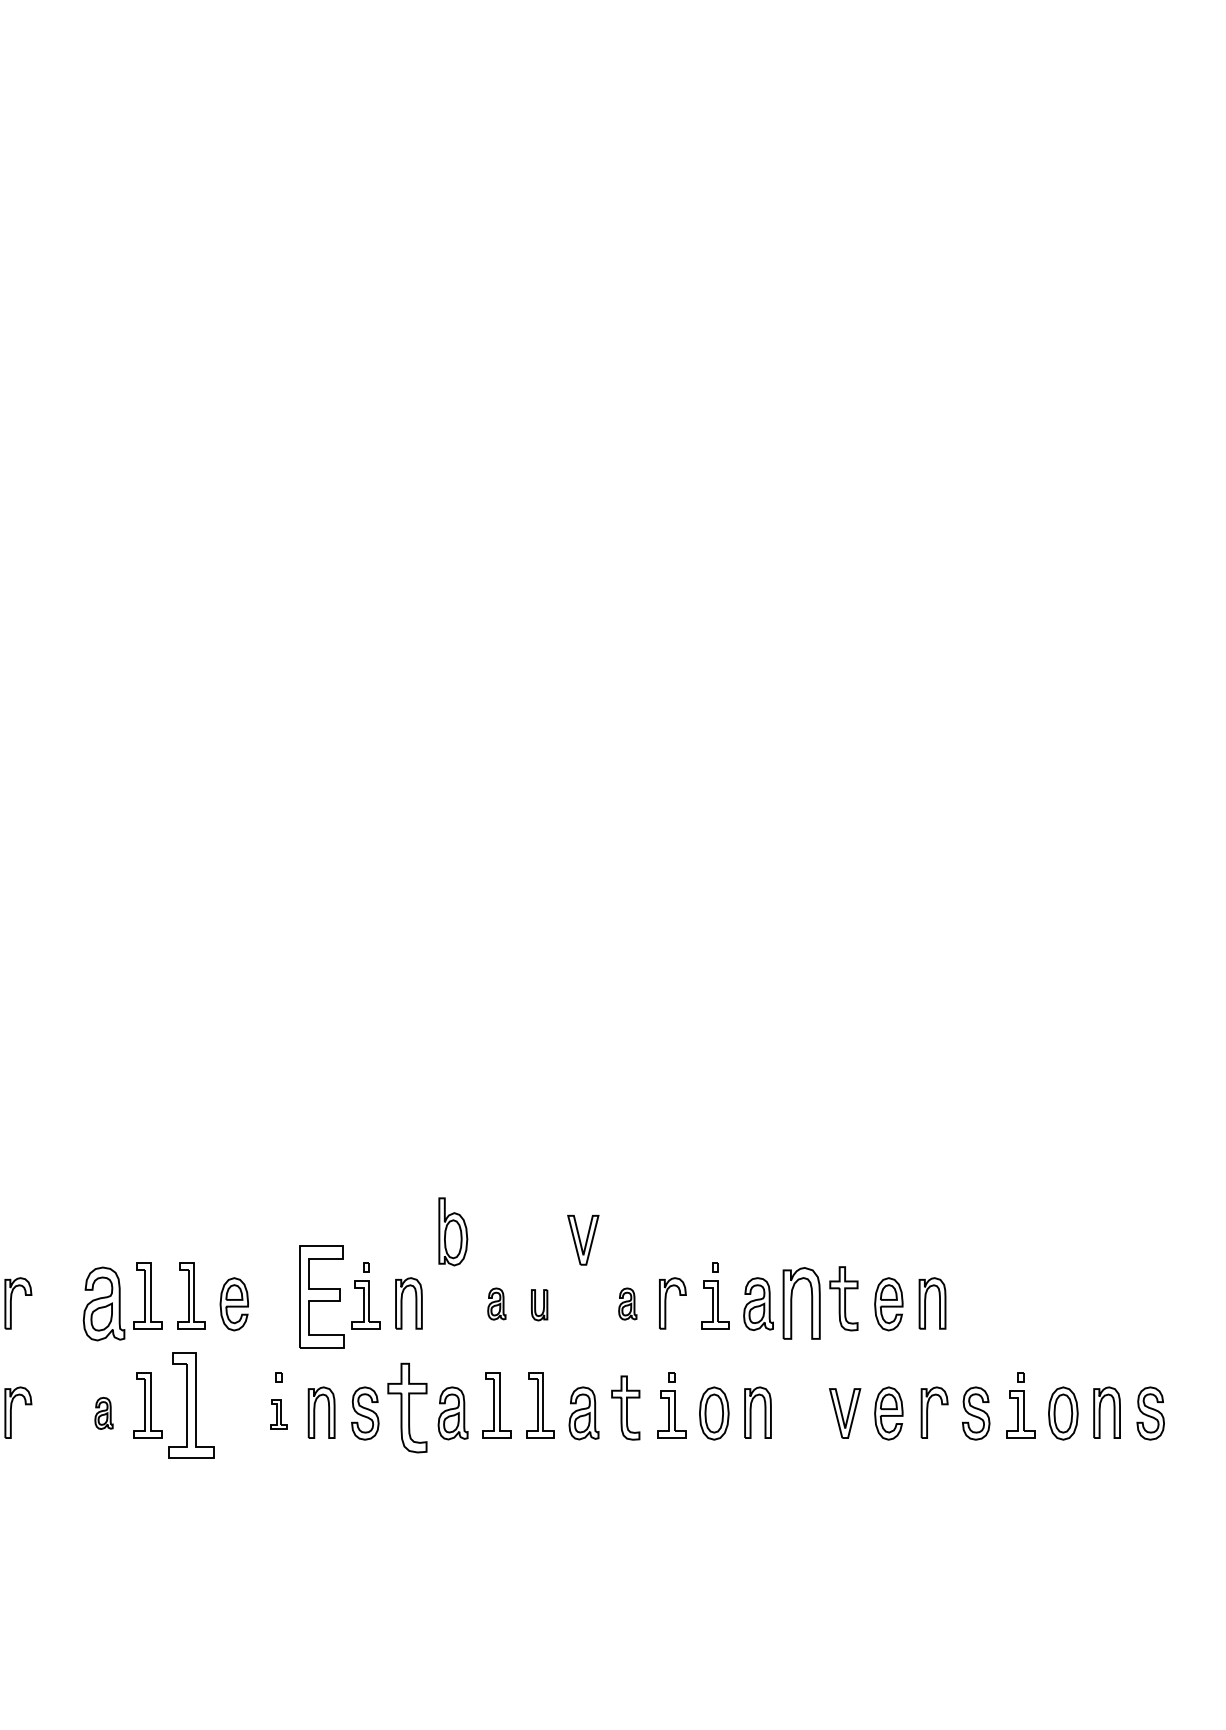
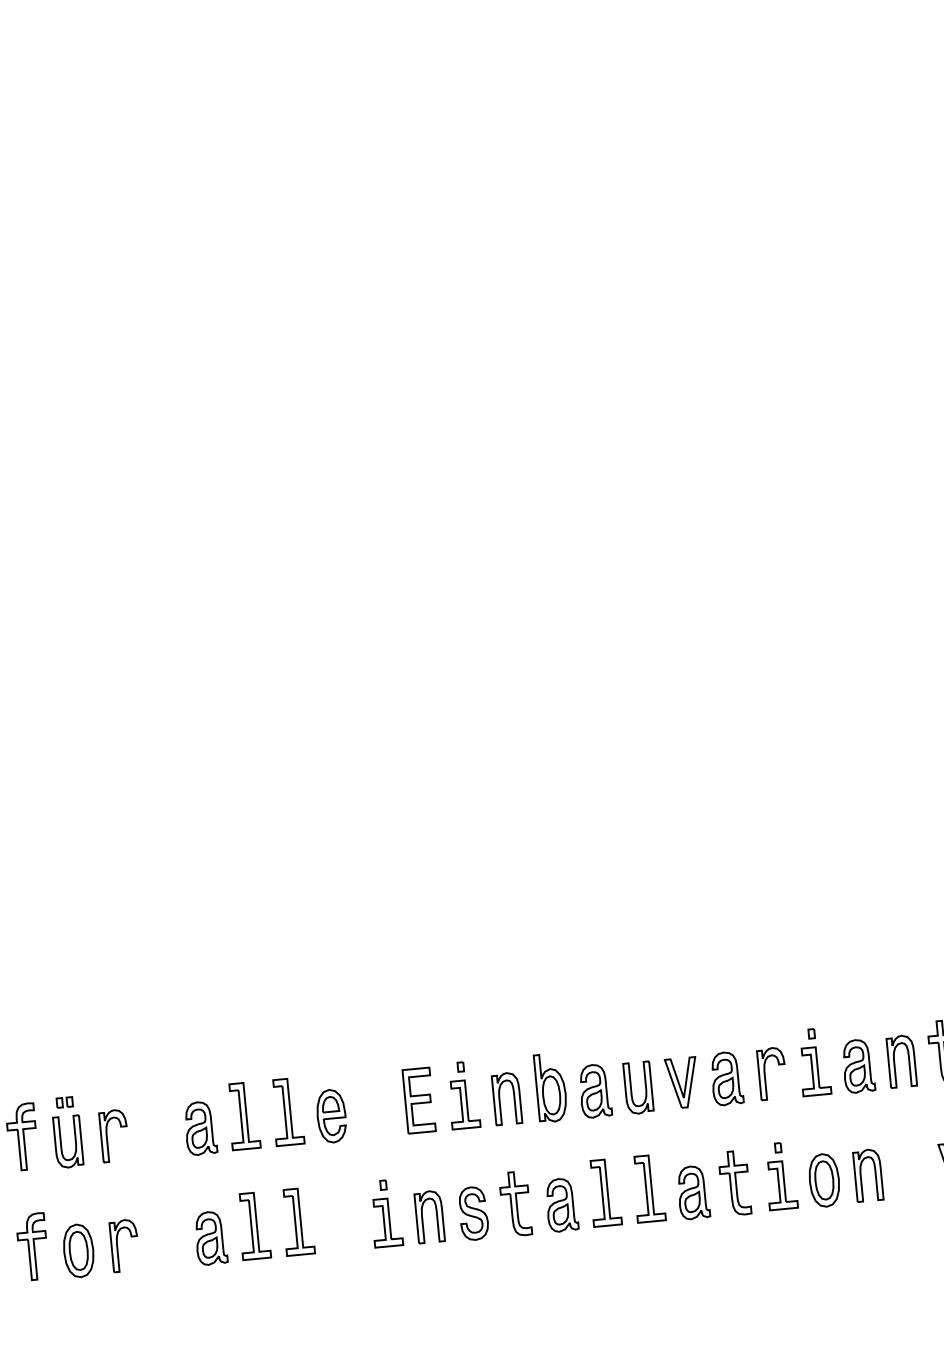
part: (453, 1231) -> (551, 1087), moved
part: (583, 1240) -> (682, 1083), moved
part: (322, 1297) -> (419, 1100), size x0.62
part: (496, 1303) -> (594, 1090), size x1.67
part: (627, 1303) -> (726, 1078), size x1.67
part: (801, 1303) -> (901, 1061), size x0.71
part: (103, 1304) -> (200, 1128), size x0.71
part: (539, 1305) -> (638, 1088), size x1.67
part: (191, 1405) -> (298, 1222), size x0.62
part: (407, 1407) -> (515, 1203), size x0.71
part: (103, 1413) -> (210, 1238), size x1.67
part: (278, 1414) -> (386, 1222), size x1.67

